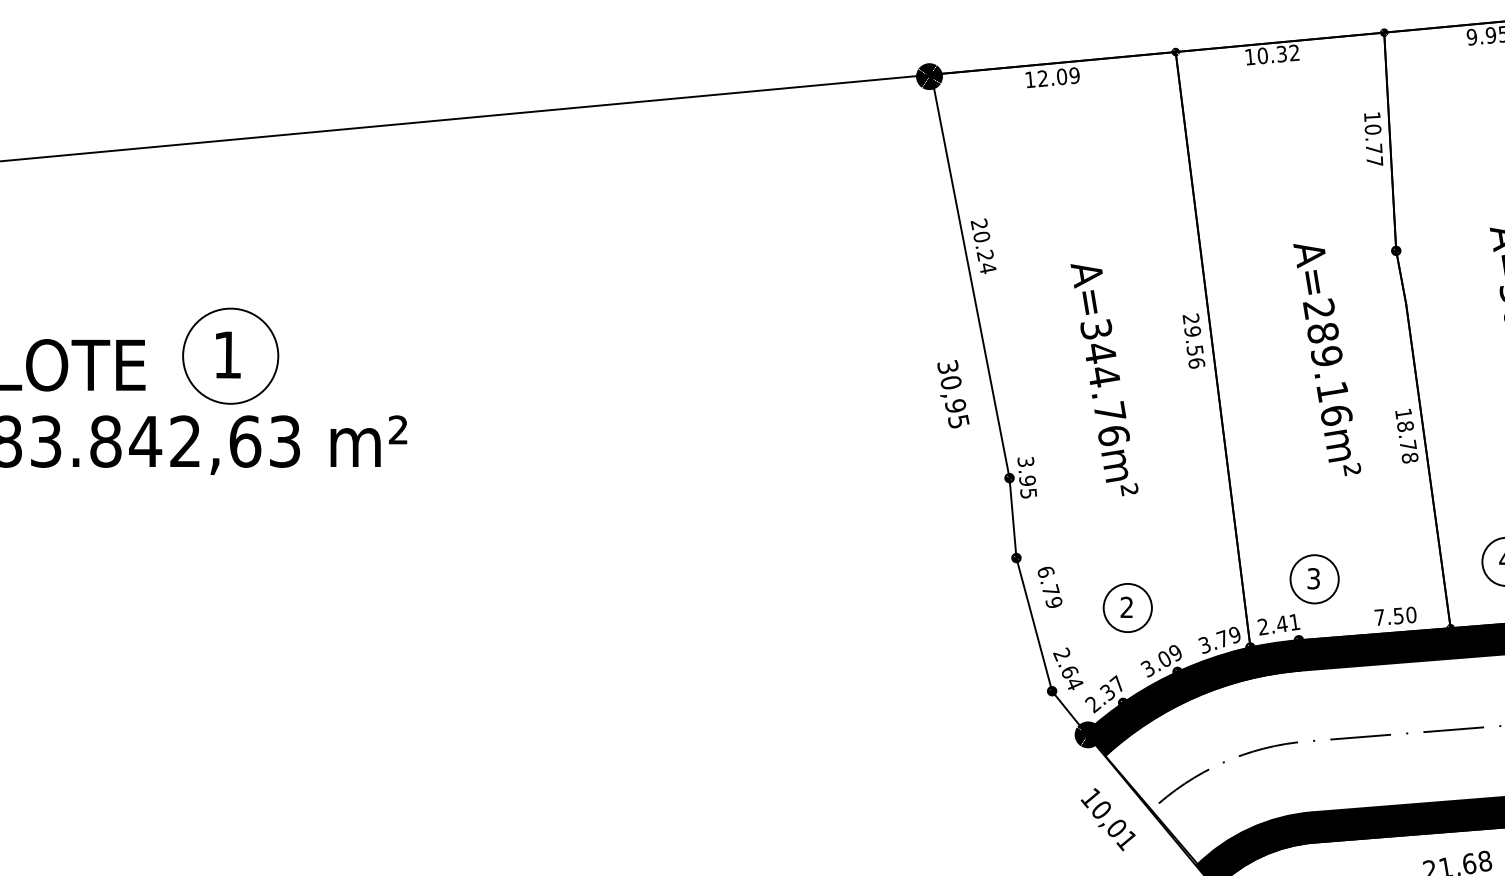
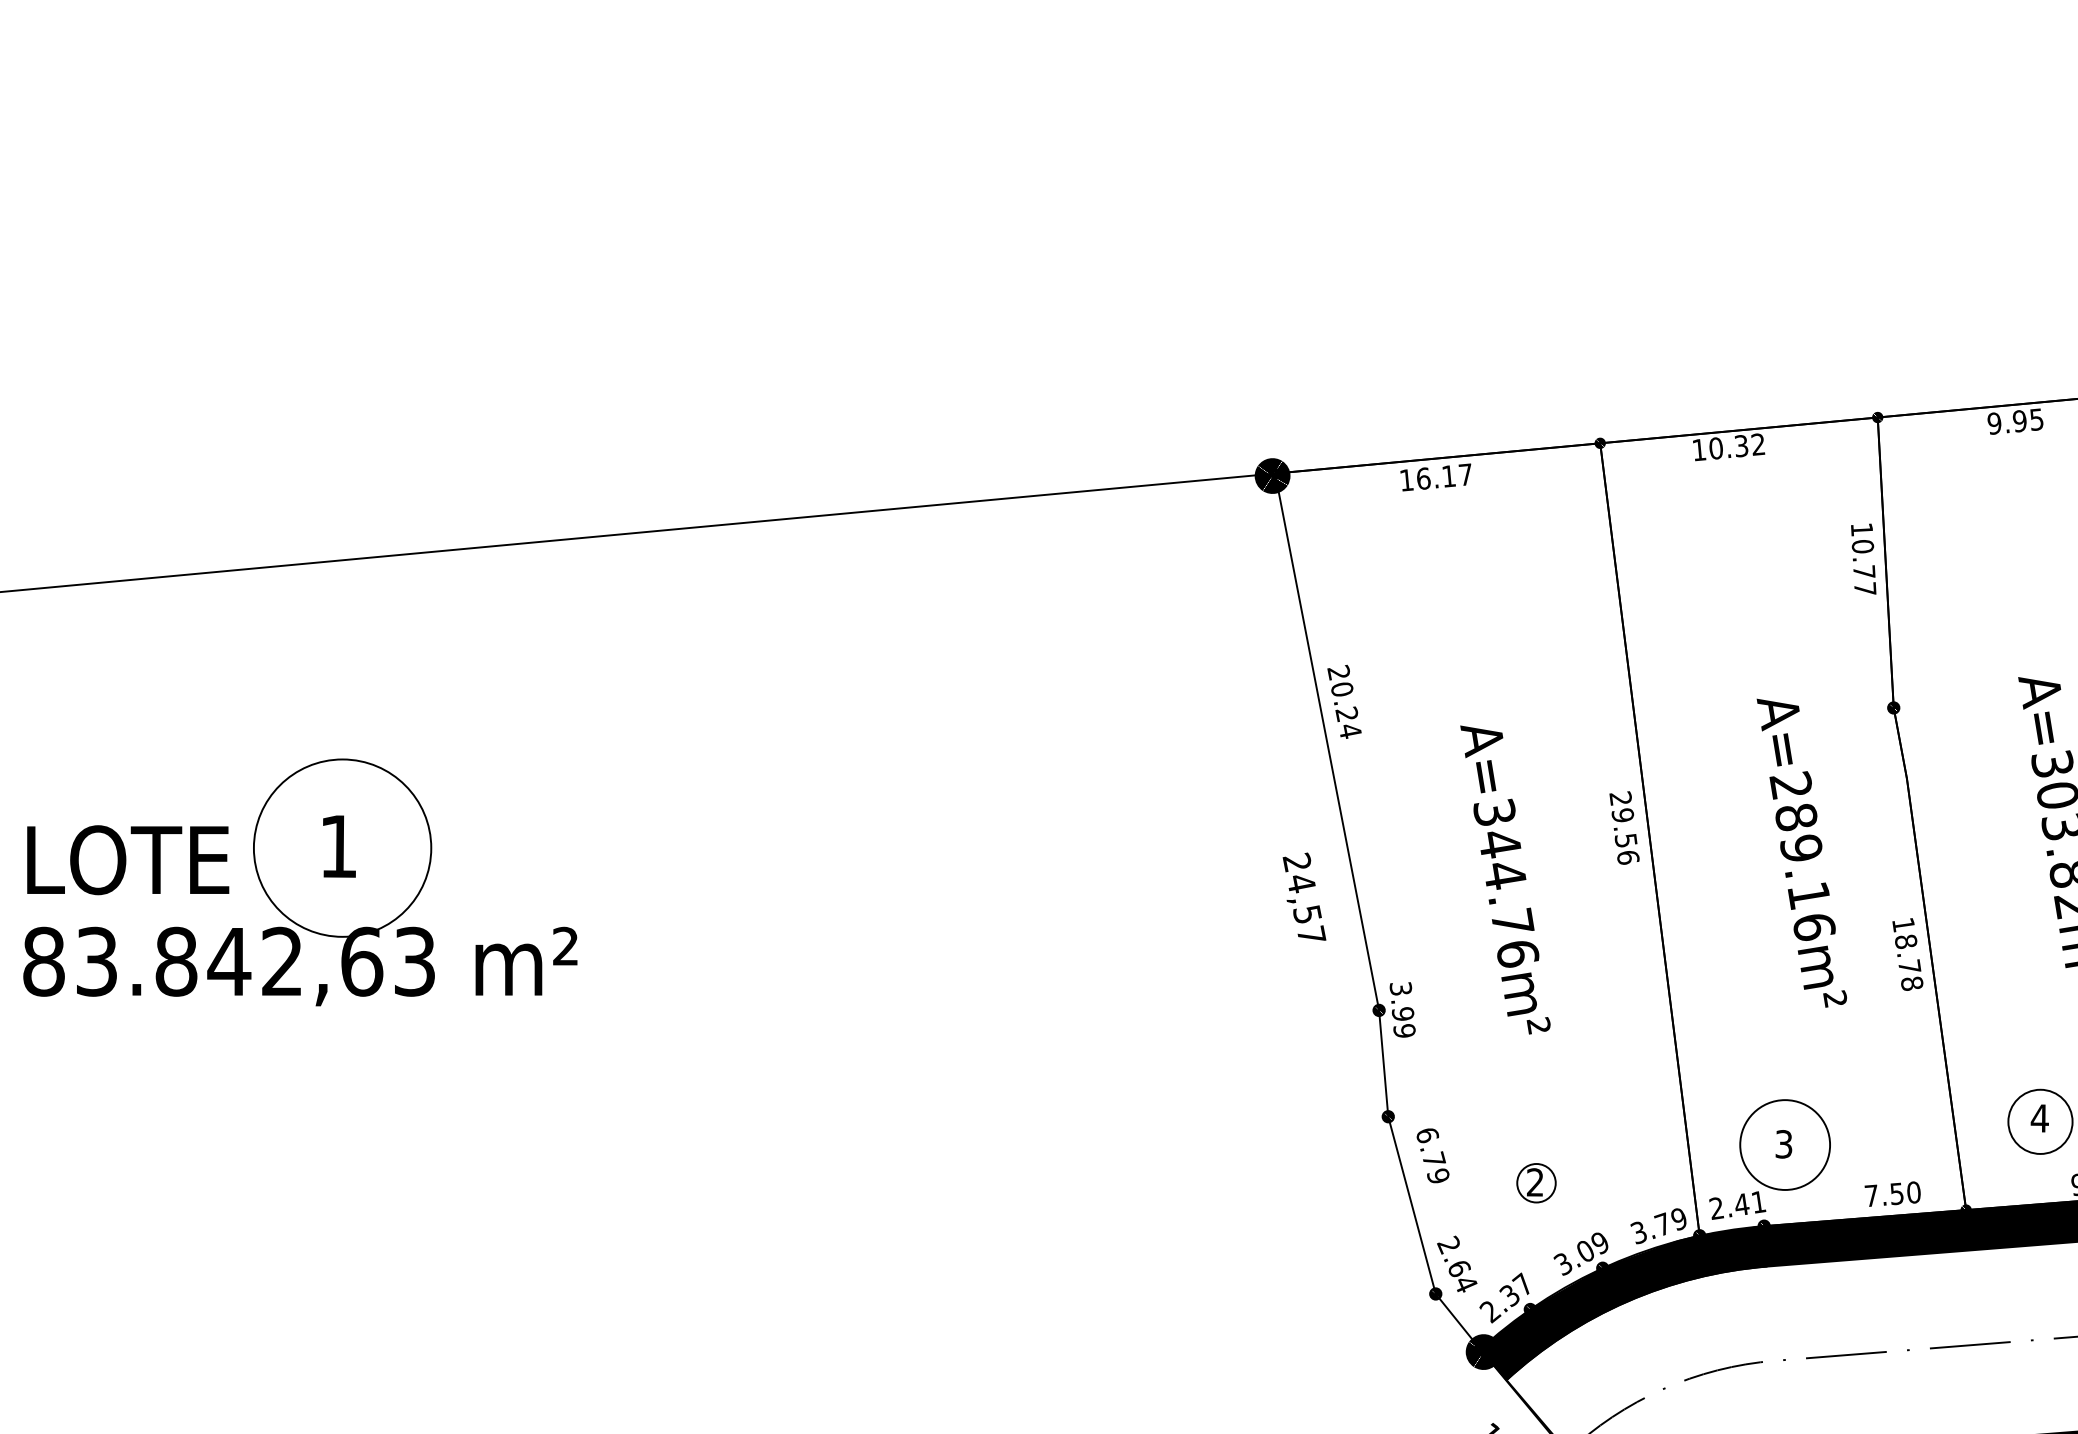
text: (1058, 76) -> (1444, 476), 12.09 -> 16.17
circle: (230, 355) -> (342, 847), size x1.4
text: (953, 394) -> (1304, 898), 30,95 -> 24,57
text: (1028, 493) -> (1404, 1030), 3.95 -> 3.99
circle: (1314, 578) -> (1785, 1144), size x1.4
circle: (1127, 608) -> (1536, 1183), size x0.6

